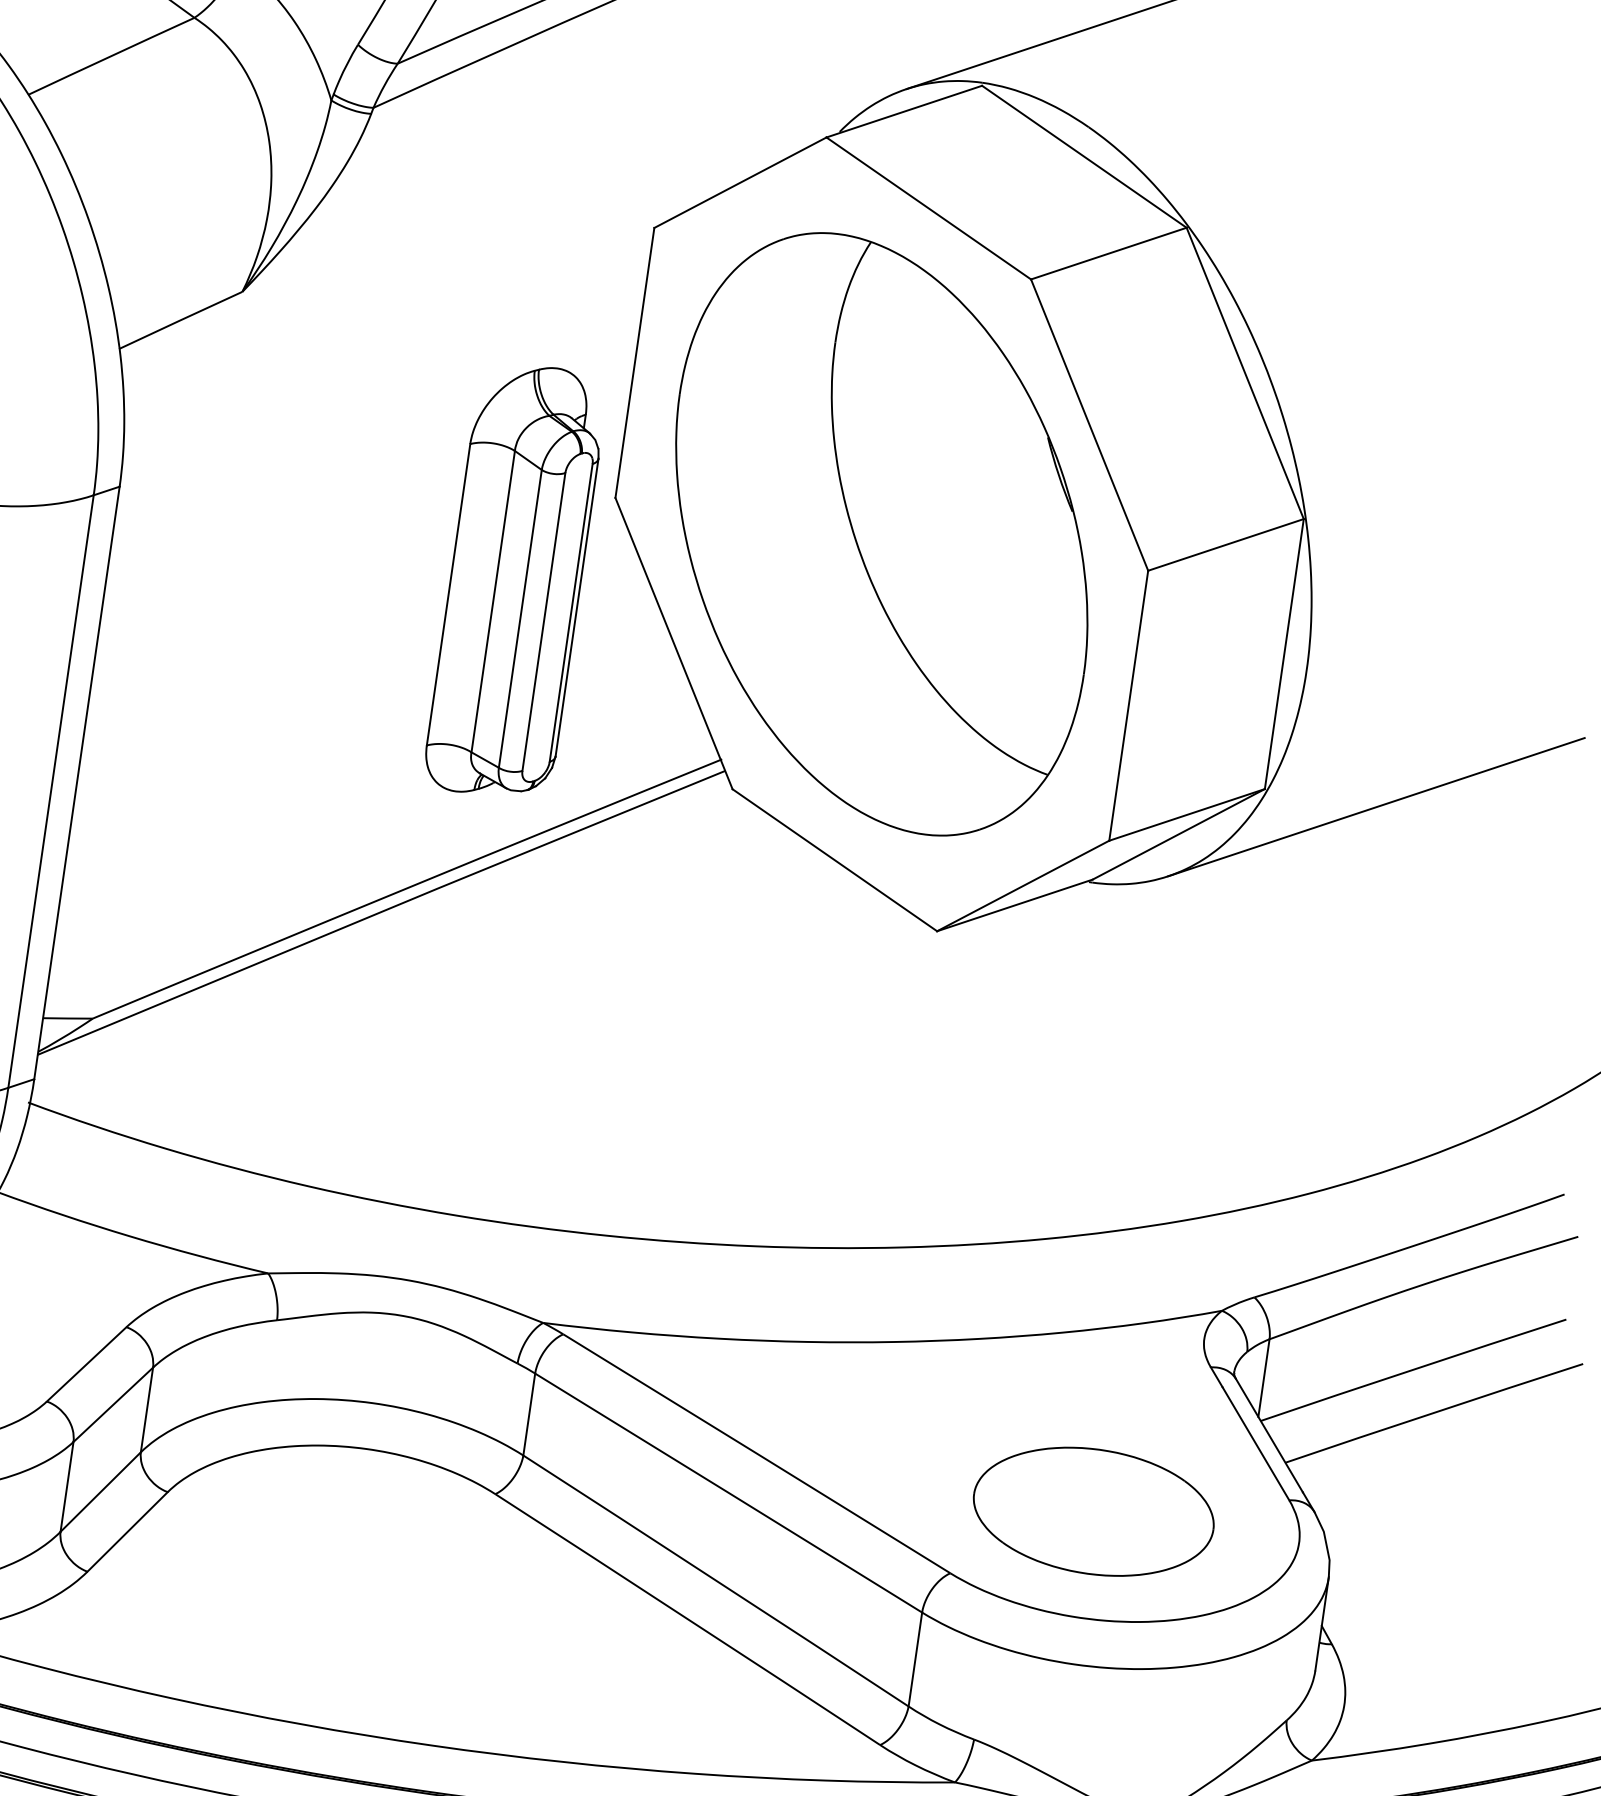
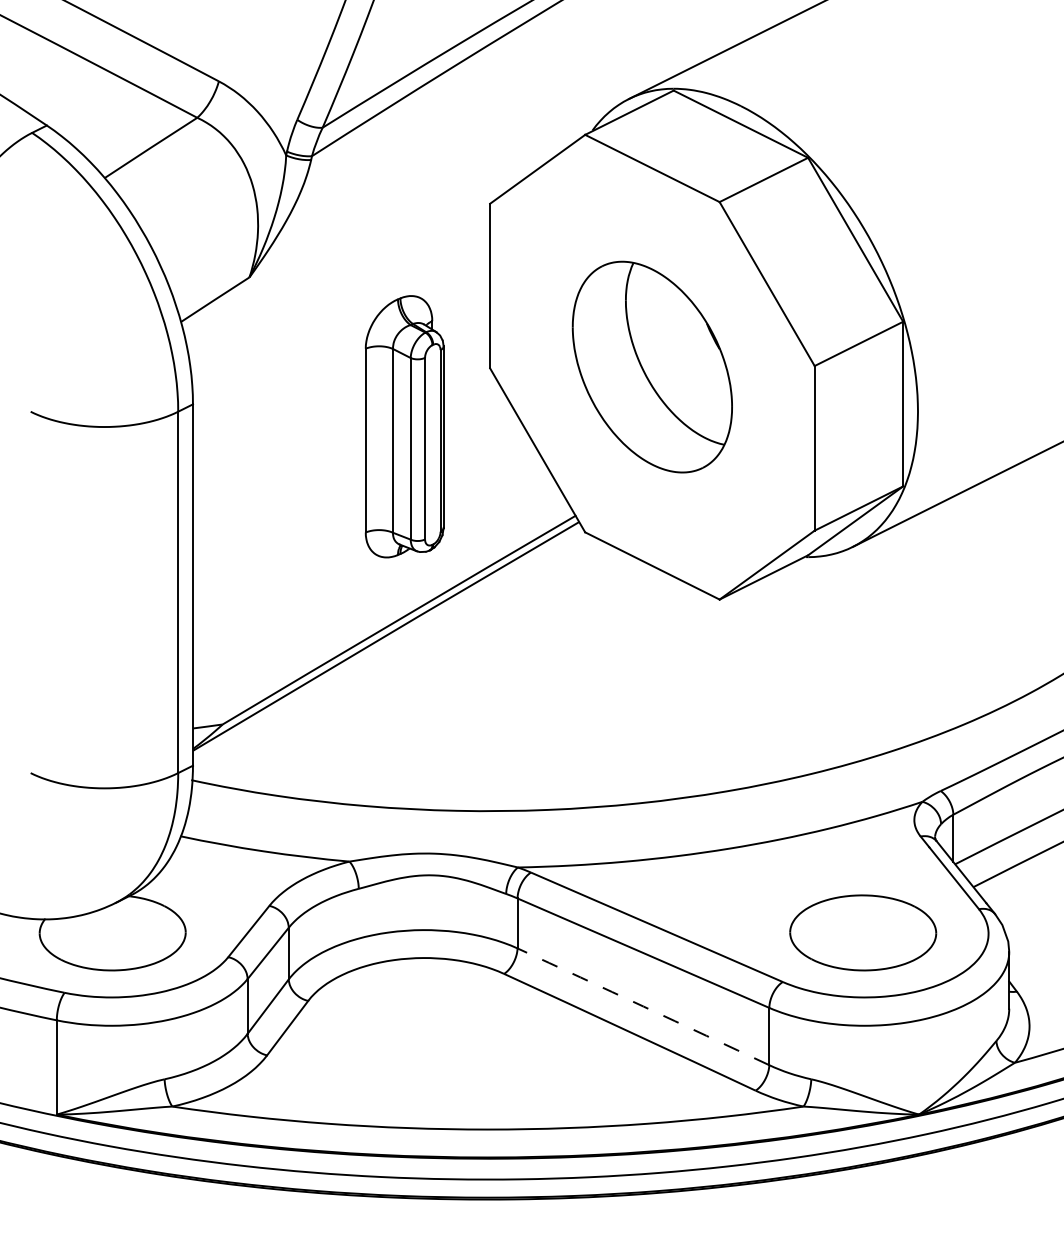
part: (882, 533) -> (652, 366), size x0.6
part: (515, 580) -> (404, 426), moved
arc: (716, 1580) -> (643, 1006), solid -> dashed

